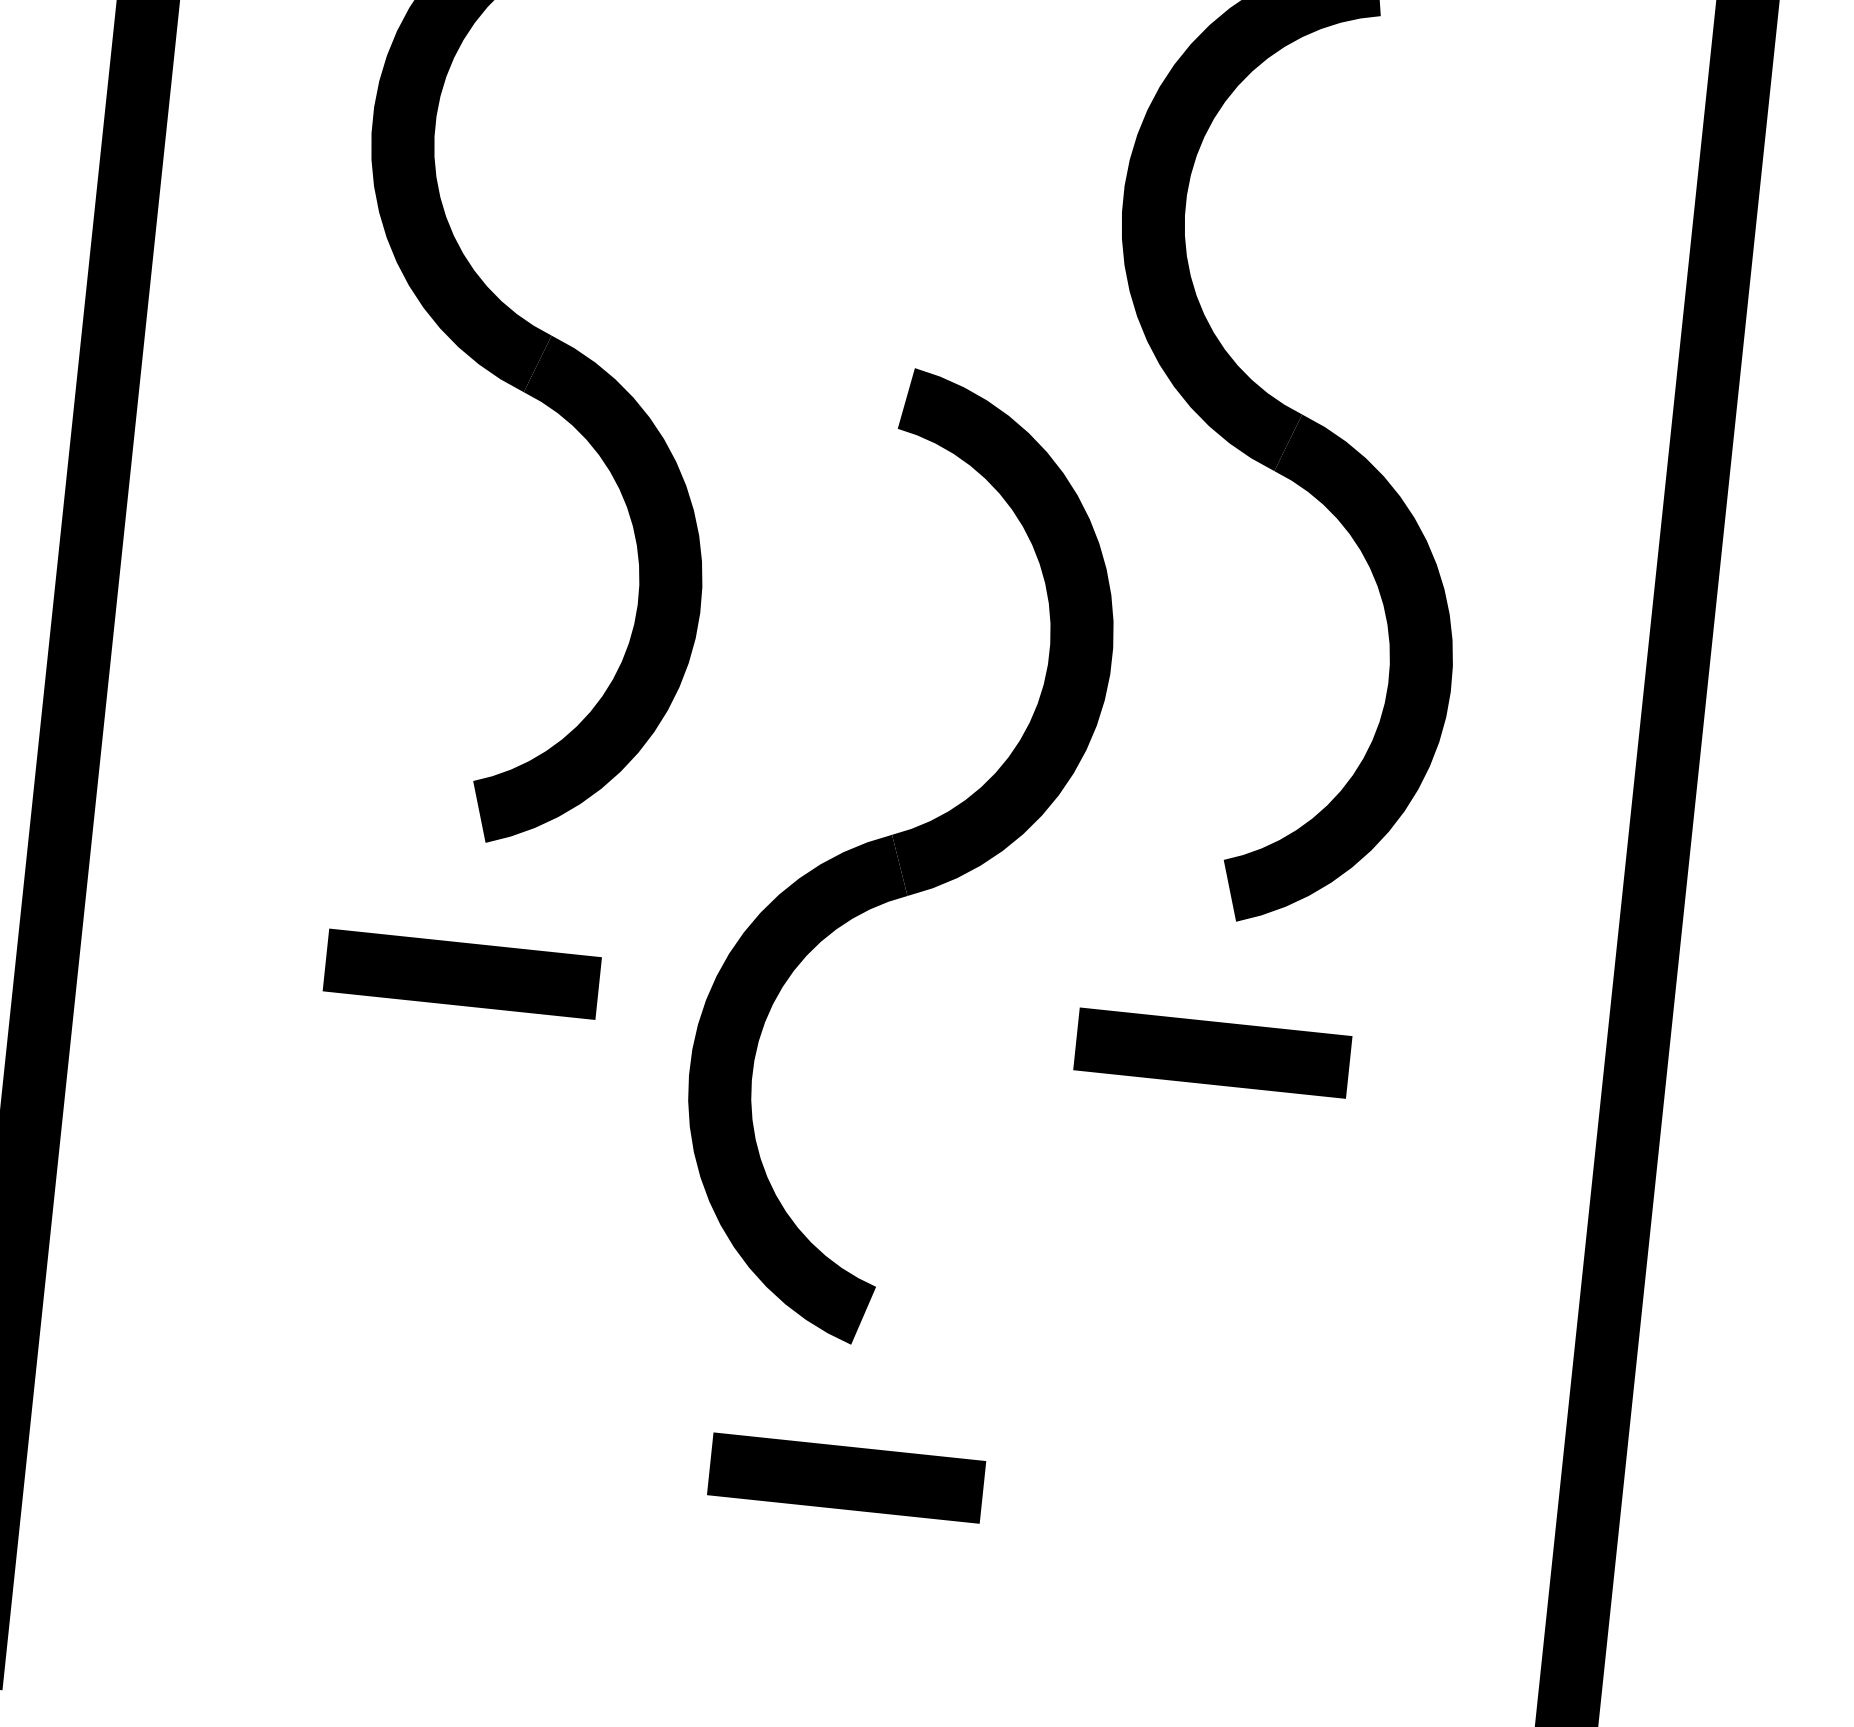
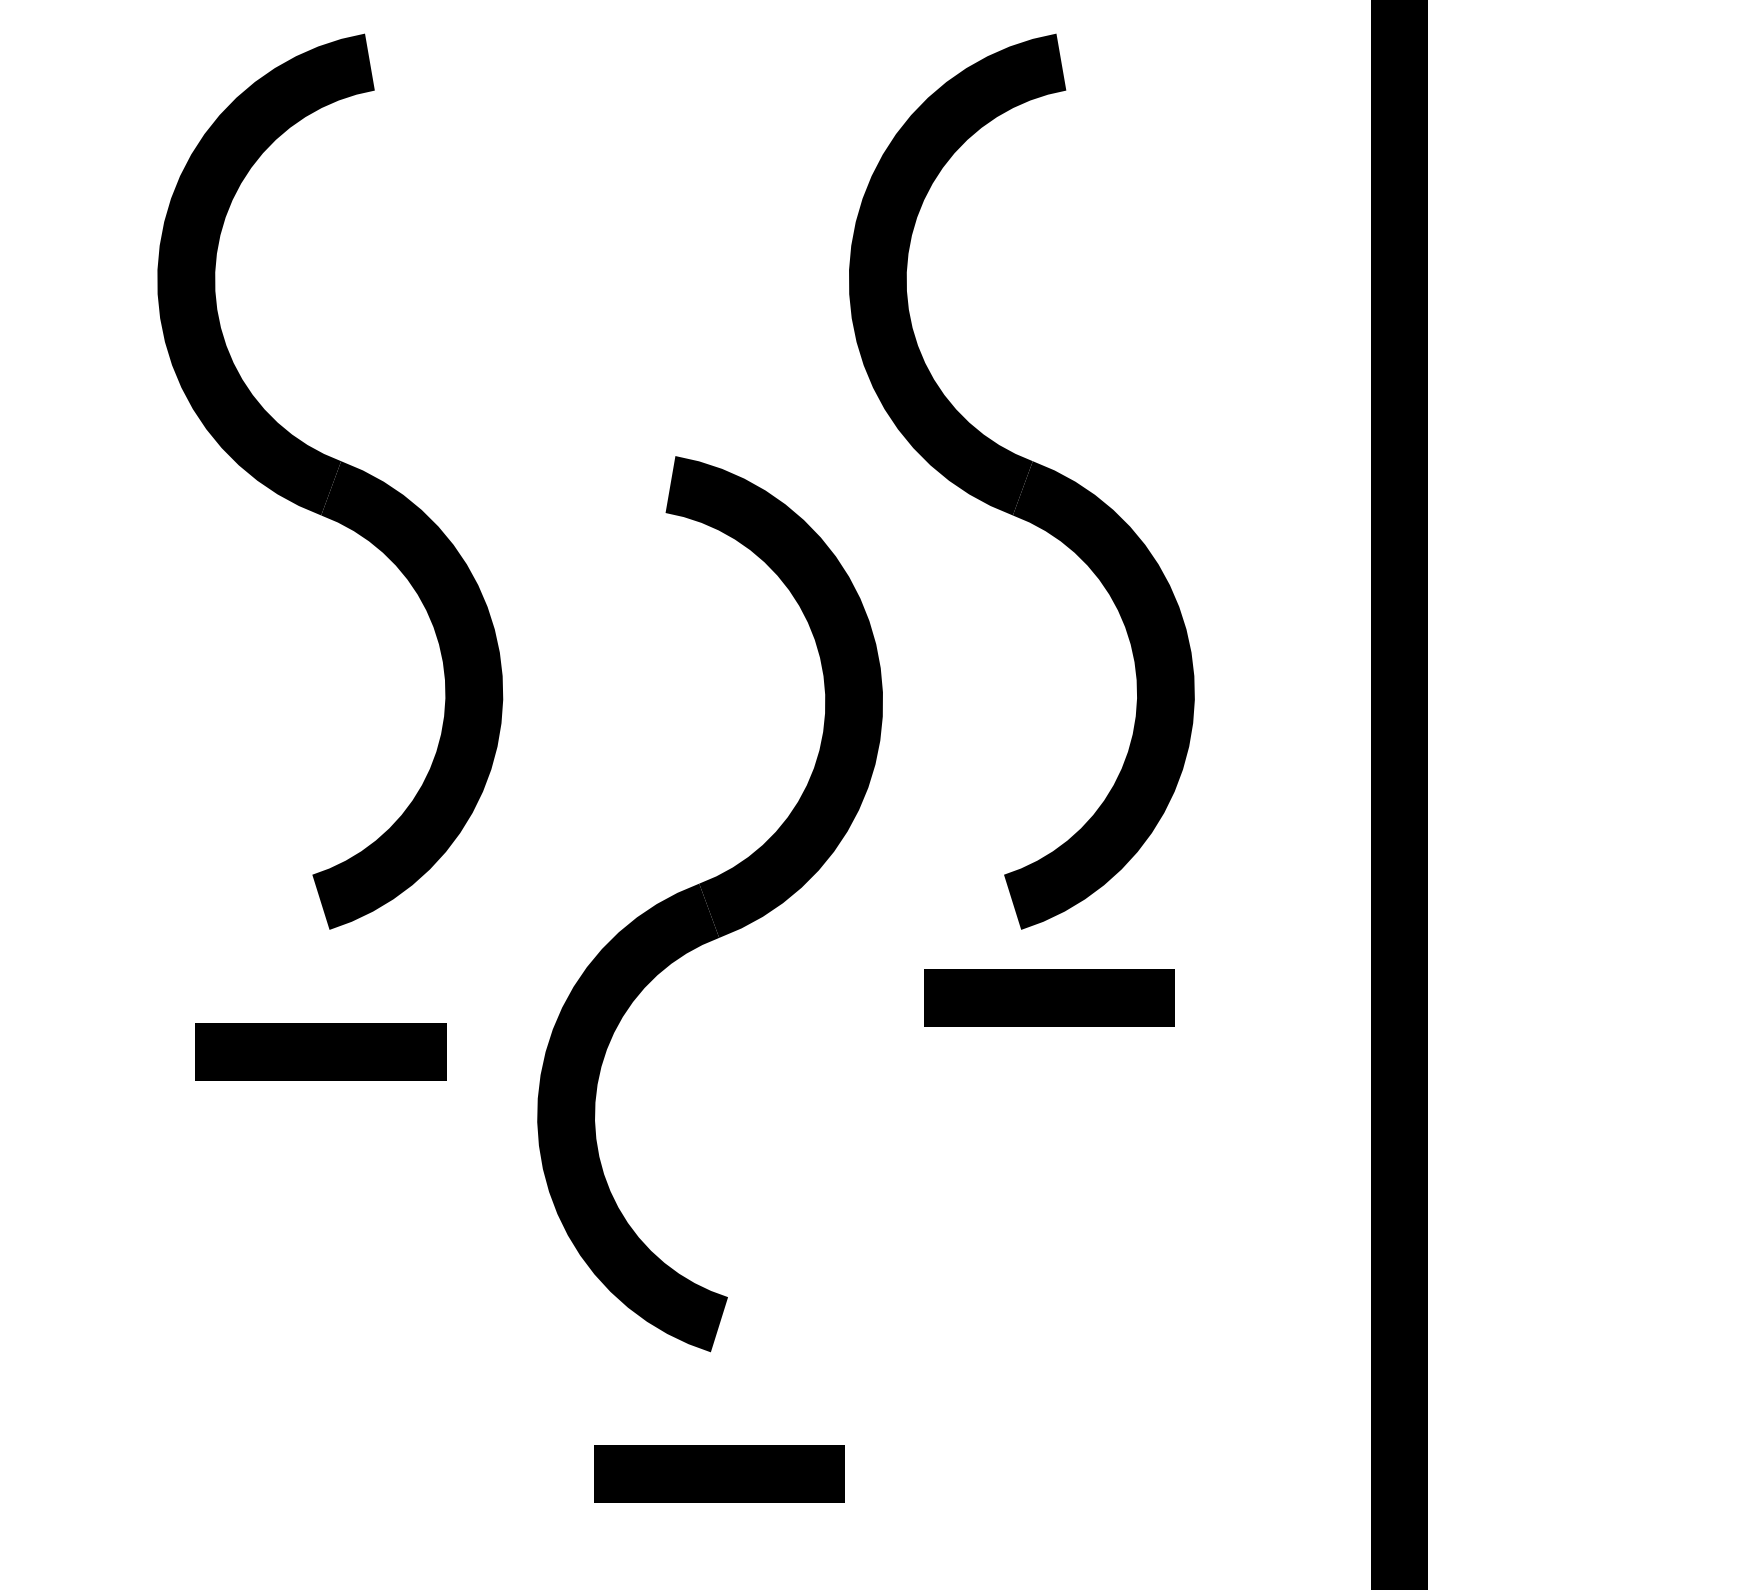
line: (1212, 1052) -> (1049, 997), moved

